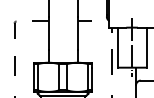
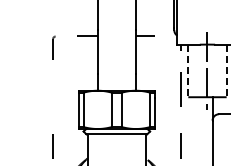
line: (117, 48) -> (188, 71), solid -> dashed
line: (146, 48) -> (226, 71), solid -> dashed
line: (14, 64) -> (53, 93), removed

